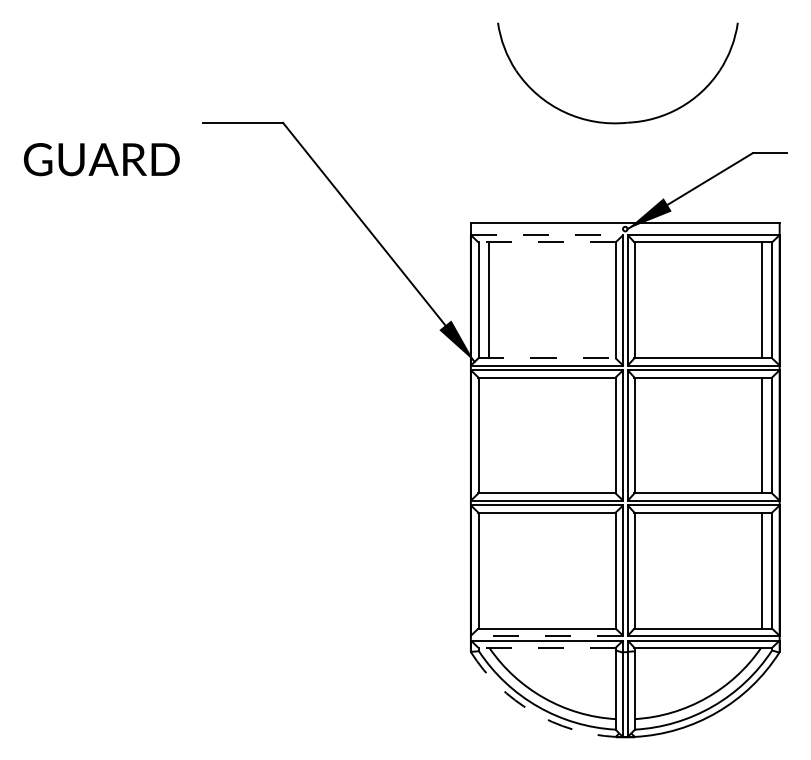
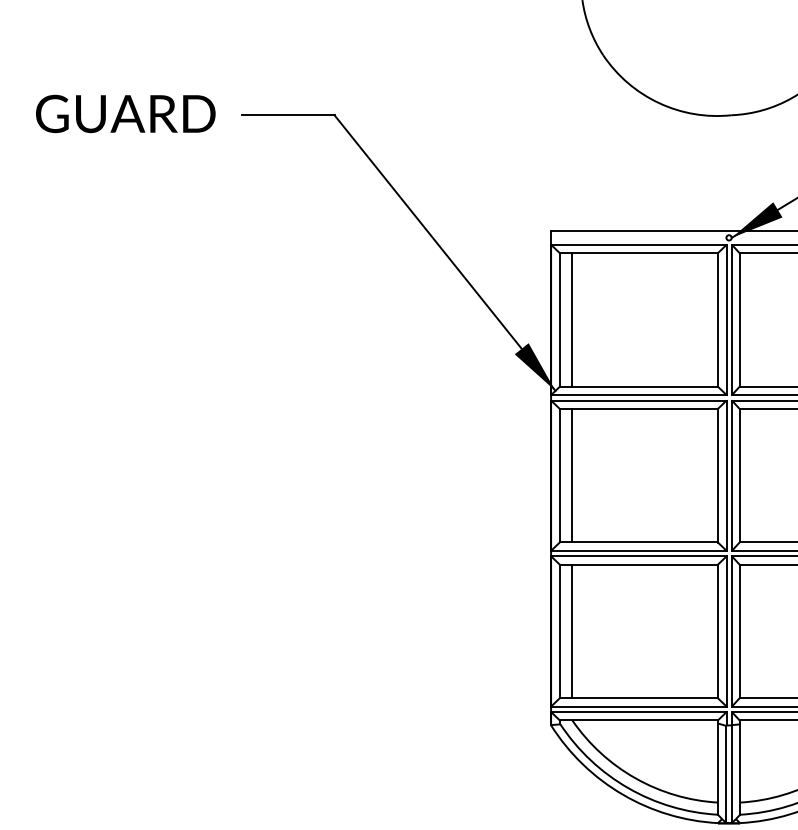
text: (101, 159) -> (125, 113), moved
line: (547, 235) -> (639, 245), dashed -> solid
line: (547, 242) -> (639, 253), dashed -> solid
line: (547, 358) -> (639, 386), dashed -> solid
line: (488, 435) -> (571, 475), added
line: (488, 570) -> (571, 631), added
line: (546, 635) -> (638, 706), dashed -> solid
line: (547, 647) -> (639, 720), dashed -> solid
arc: (532, 712) -> (622, 794), dashed -> solid

